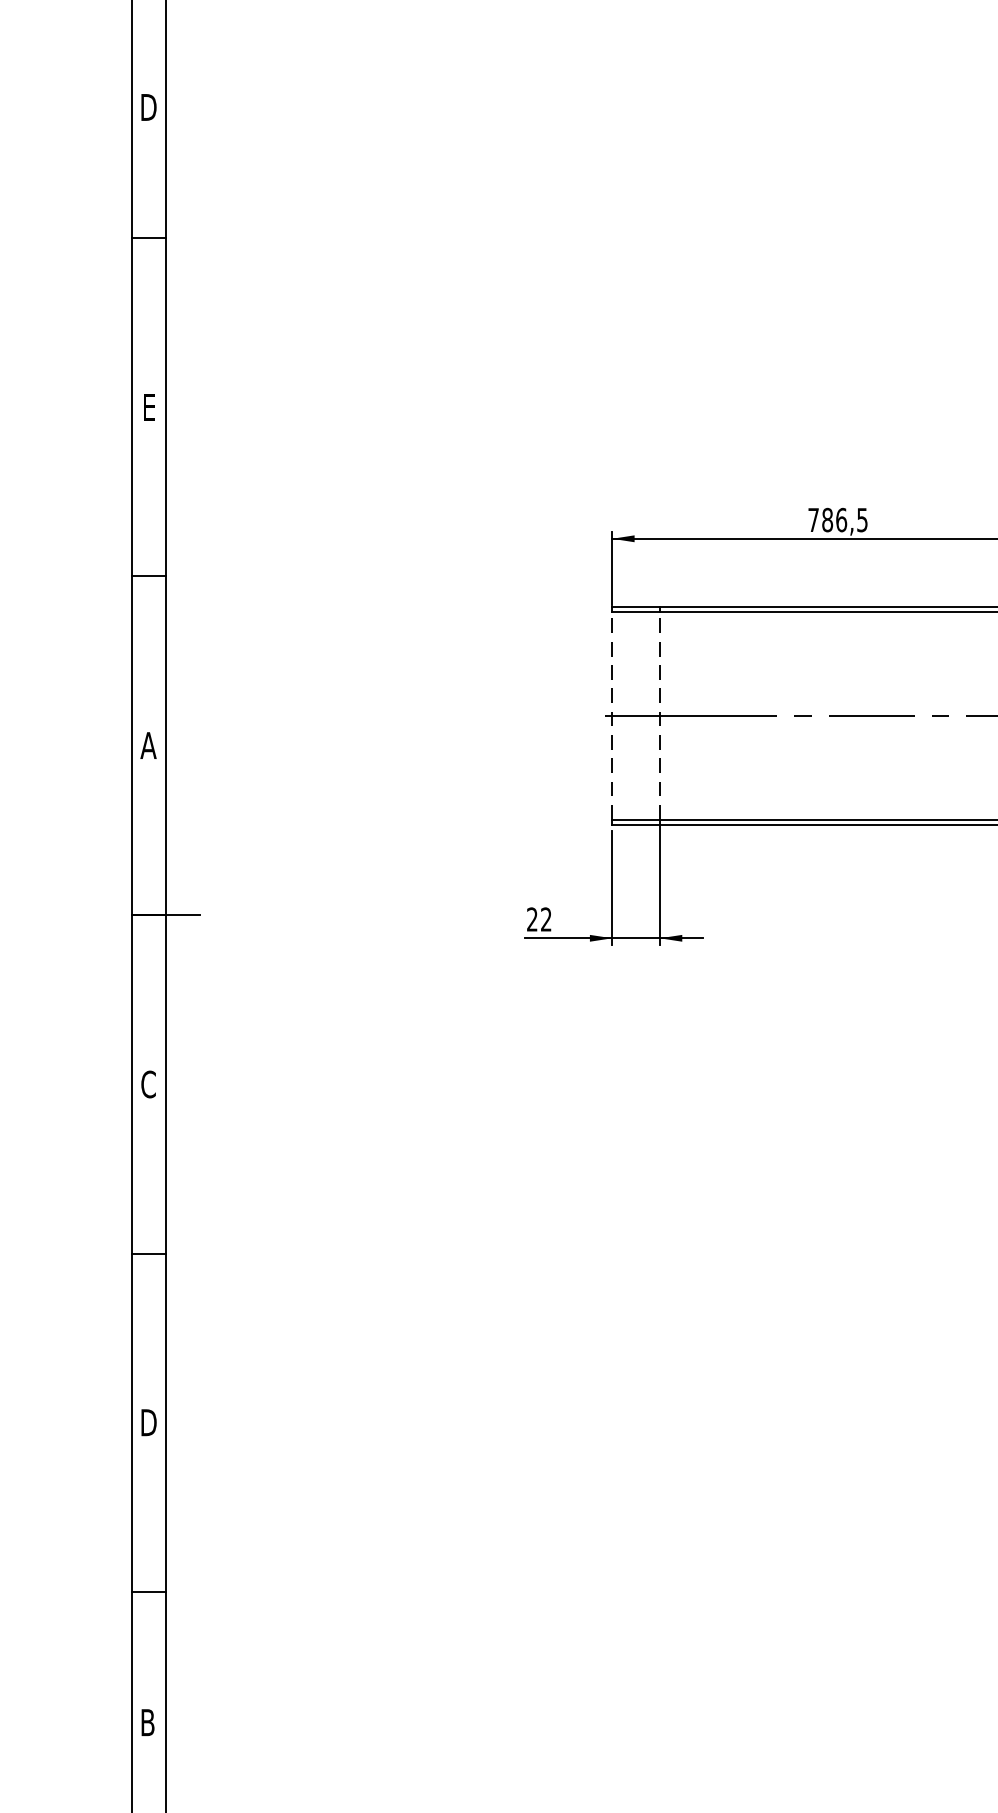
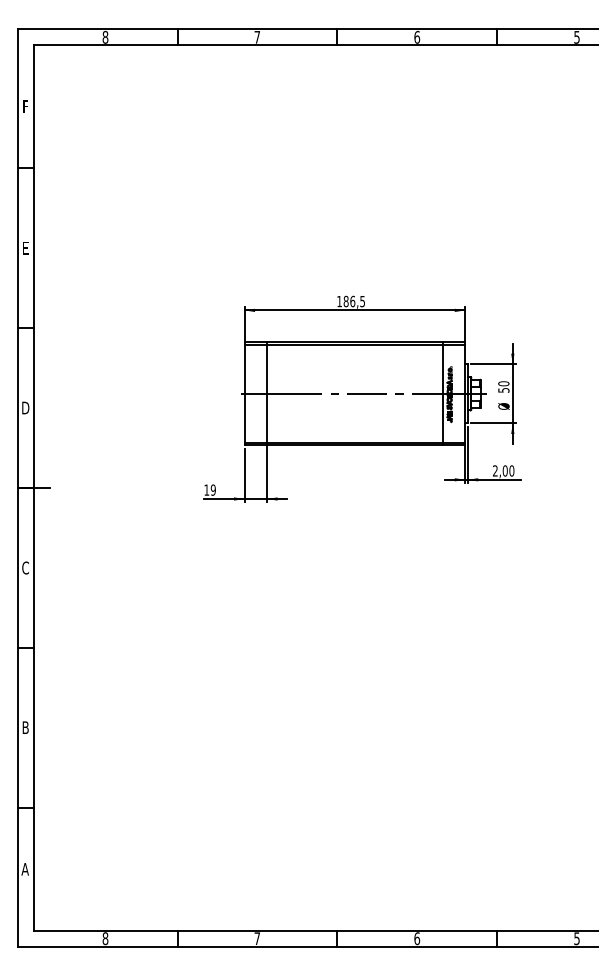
text: (148, 106) -> (25, 106), D -> F
text: (813, 519) -> (339, 301), 786,5 -> 186,5
line: (612, 714) -> (244, 393), dashed -> solid
line: (660, 714) -> (267, 393), dashed -> solid
text: (148, 744) -> (25, 407), A -> D
text: (538, 918) -> (209, 489), 22 -> 19
text: (148, 1422) -> (25, 727), D -> B
text: (146, 1723) -> (24, 869), B -> A

